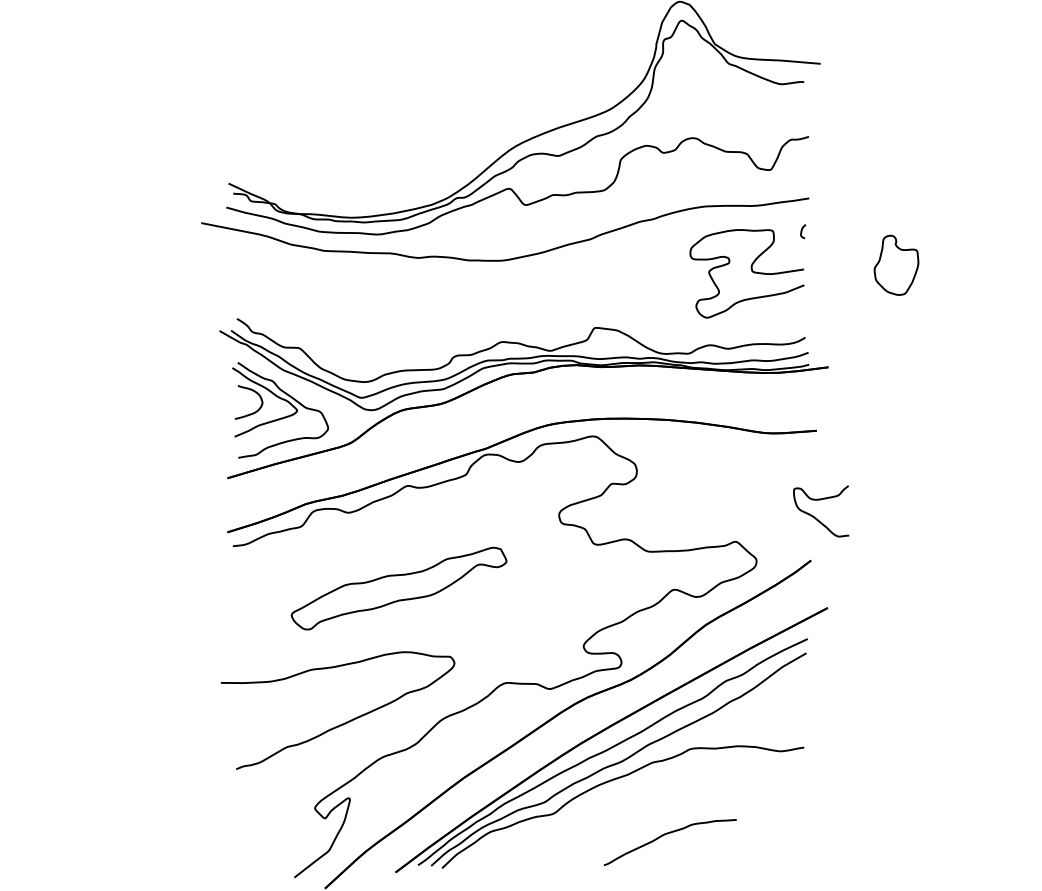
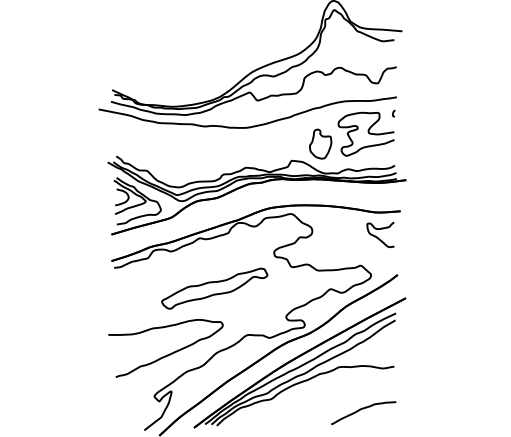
part: (896, 264) -> (320, 143), moved
curve: (814, 514) -> (377, 236), moved
part: (398, 588) -> (214, 288), moved
curve: (669, 834) -> (363, 409), moved

